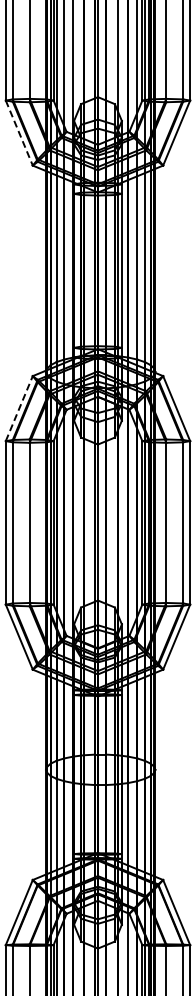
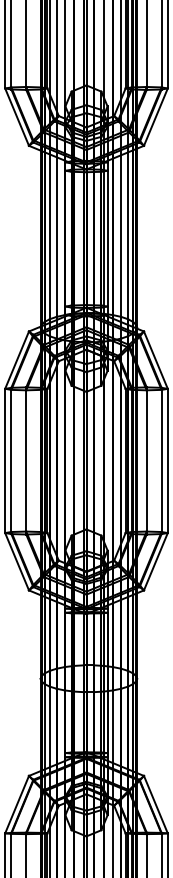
line: (19, 133) -> (17, 117), dashed -> solid
line: (19, 408) -> (17, 360), dashed -> solid

